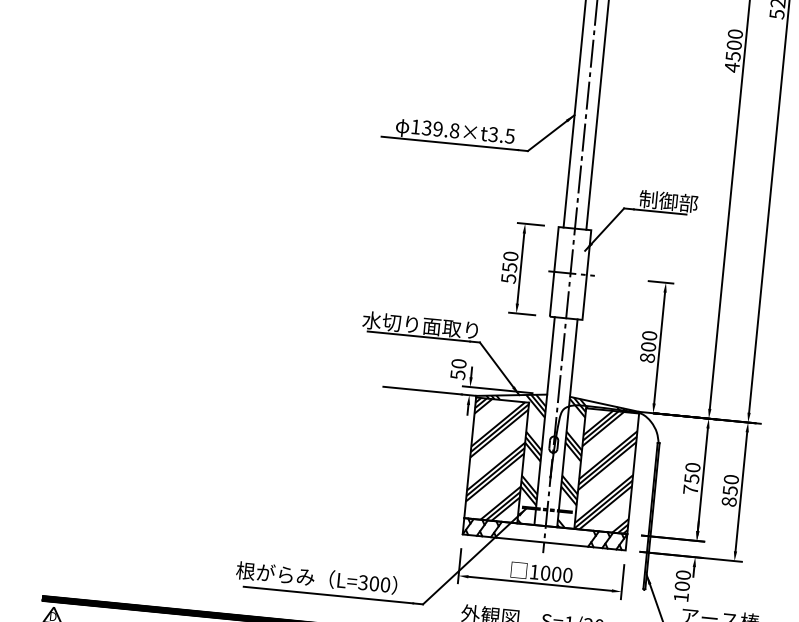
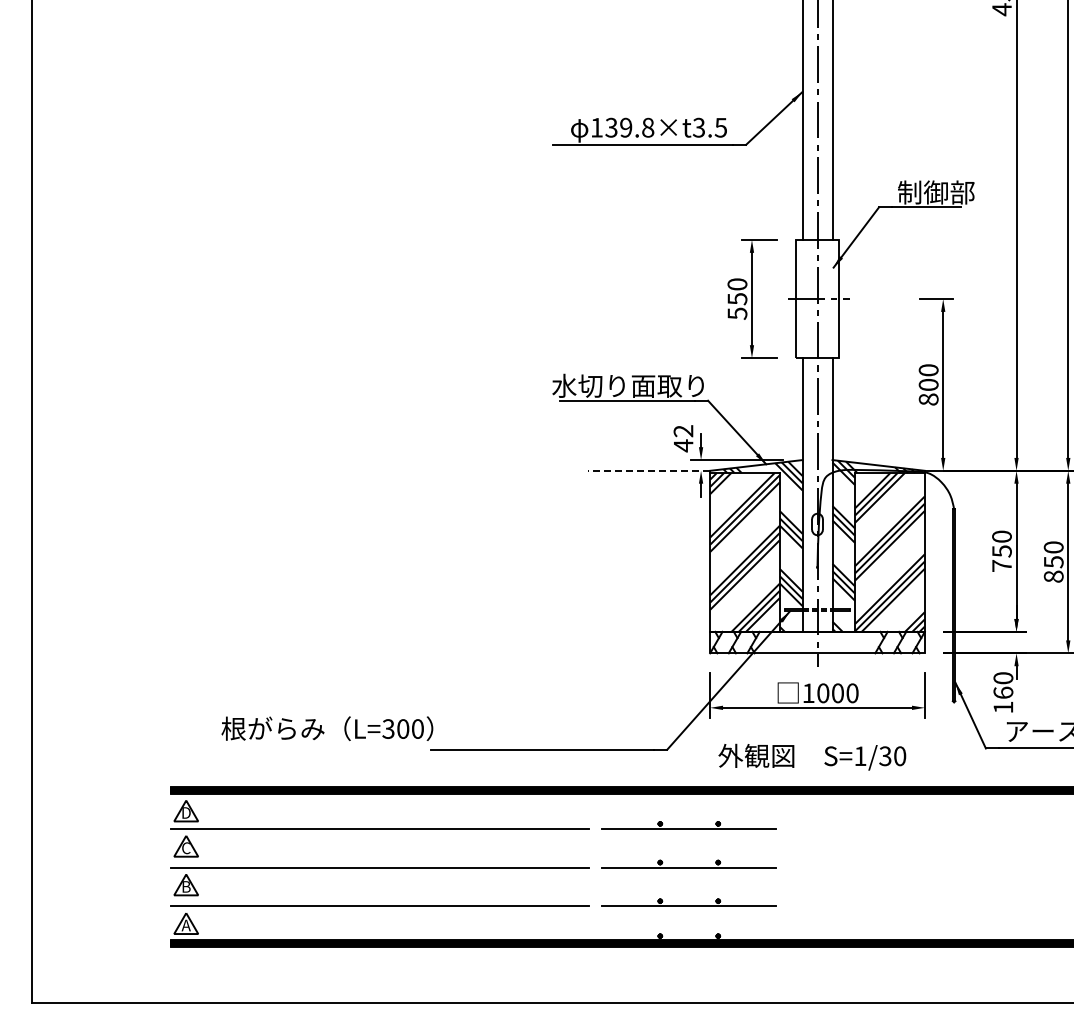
text: (458, 369) -> (683, 438), 50 -> 42
line: (429, 391) -> (648, 470), solid -> dashed
text: (316, 577) -> (327, 728), moved
text: (682, 586) -> (1003, 692), 100 -> 160

